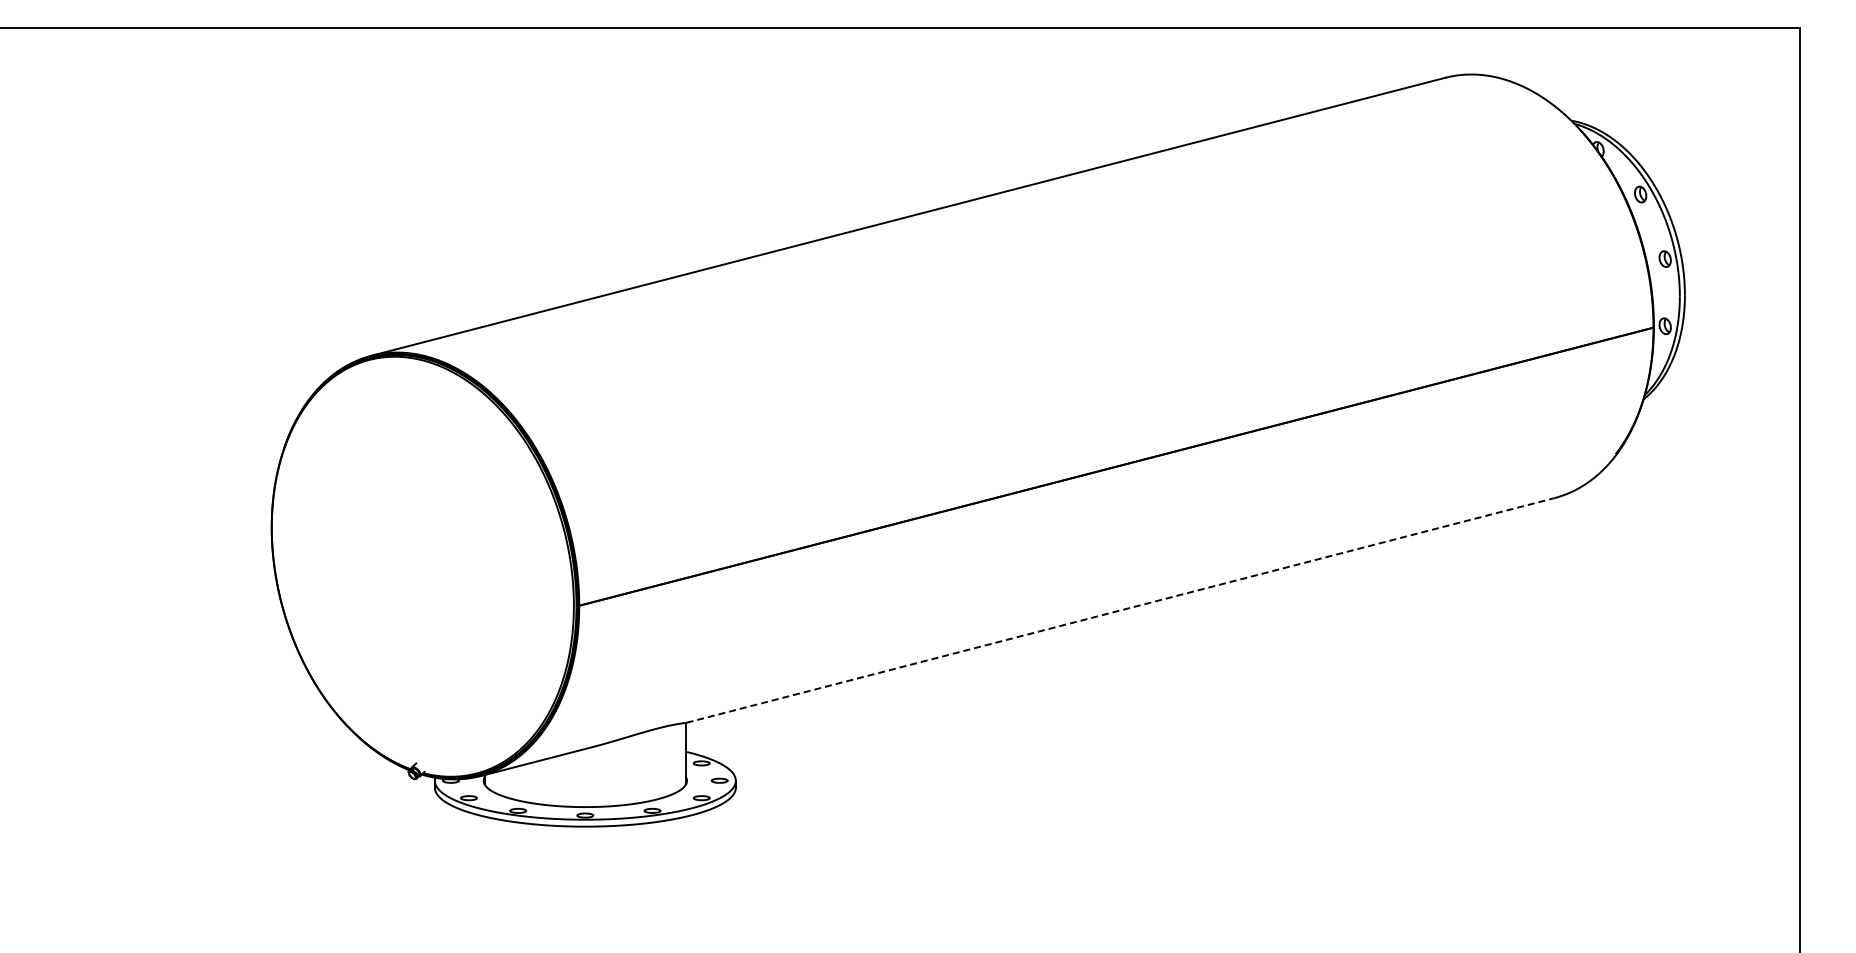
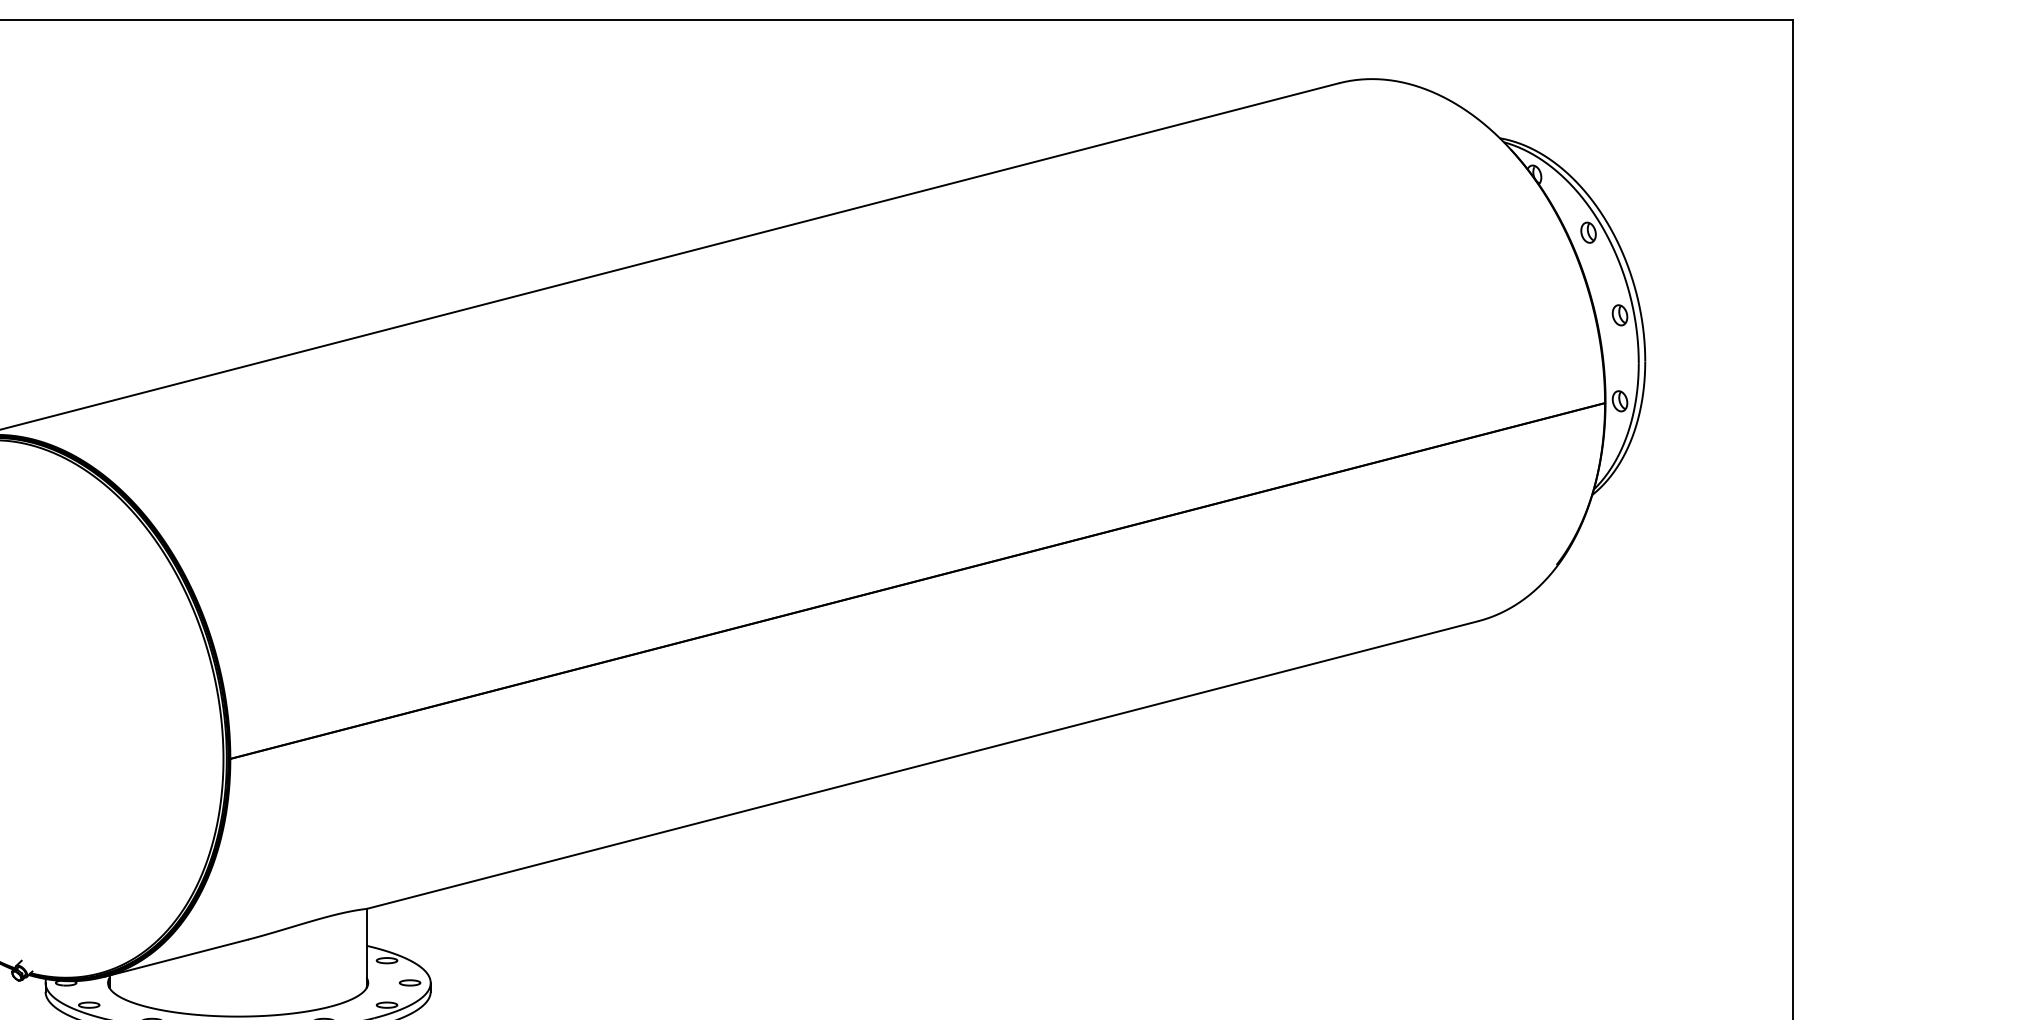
line: (1120, 610) -> (922, 765), dashed -> solid

